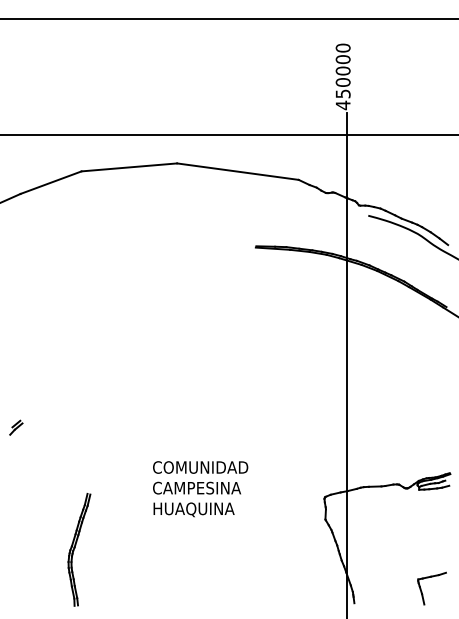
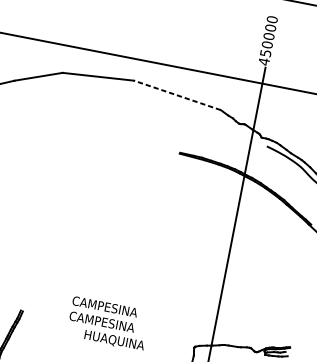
line: (237, 171) -> (177, 95), solid -> dashed
text: (205, 467) -> (111, 308), COMUNIDAD -> CAMPESINA
text: (193, 509) -> (114, 340), moved

